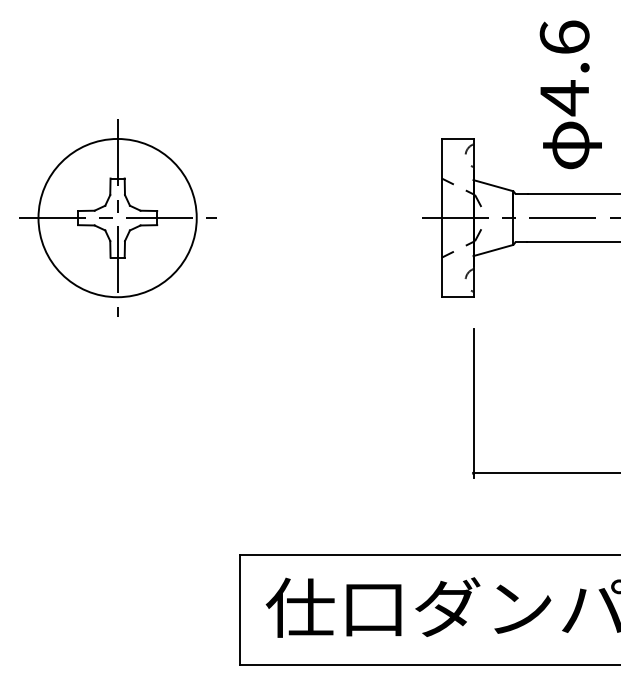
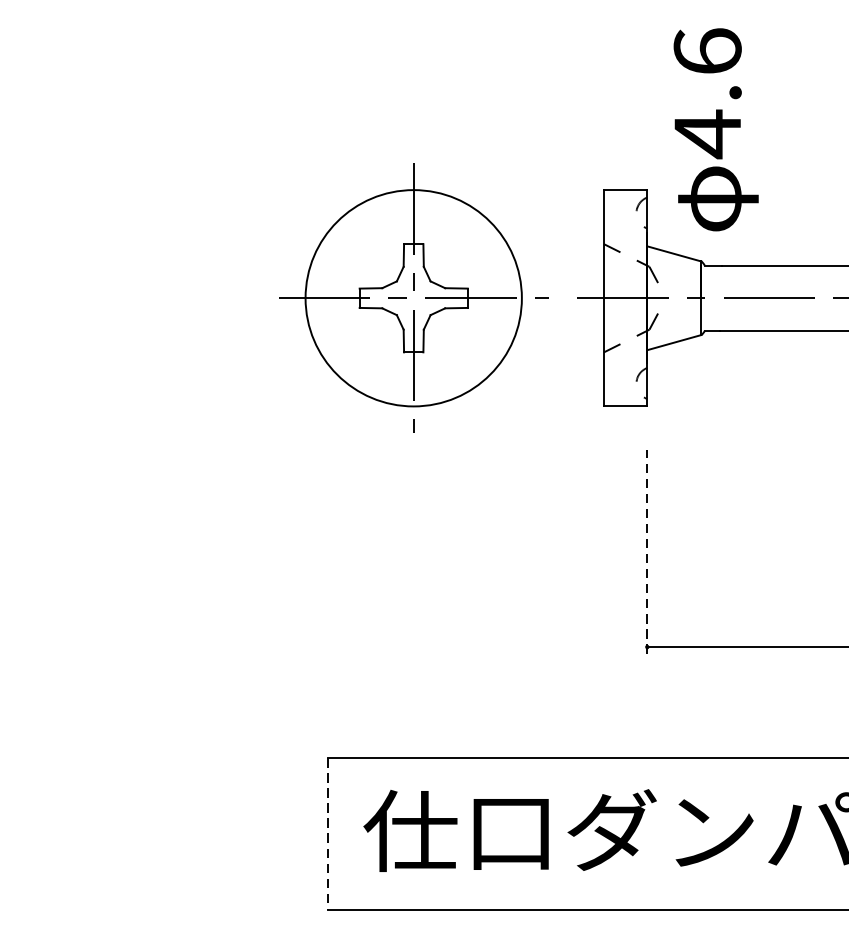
text: (570, 94) -> (715, 129), moved
part: (117, 217) -> (413, 297), moved
line: (473, 403) -> (647, 551), solid -> dashed
line: (240, 610) -> (328, 834), solid -> dashed

